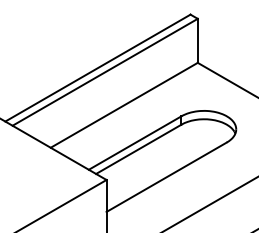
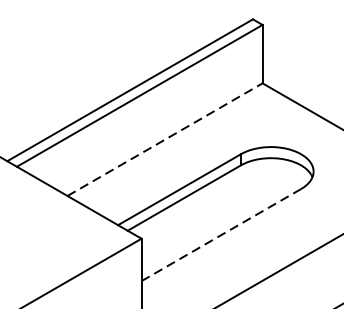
line: (124, 105) -> (165, 139), solid -> dashed
line: (167, 176) -> (222, 234), solid -> dashed

